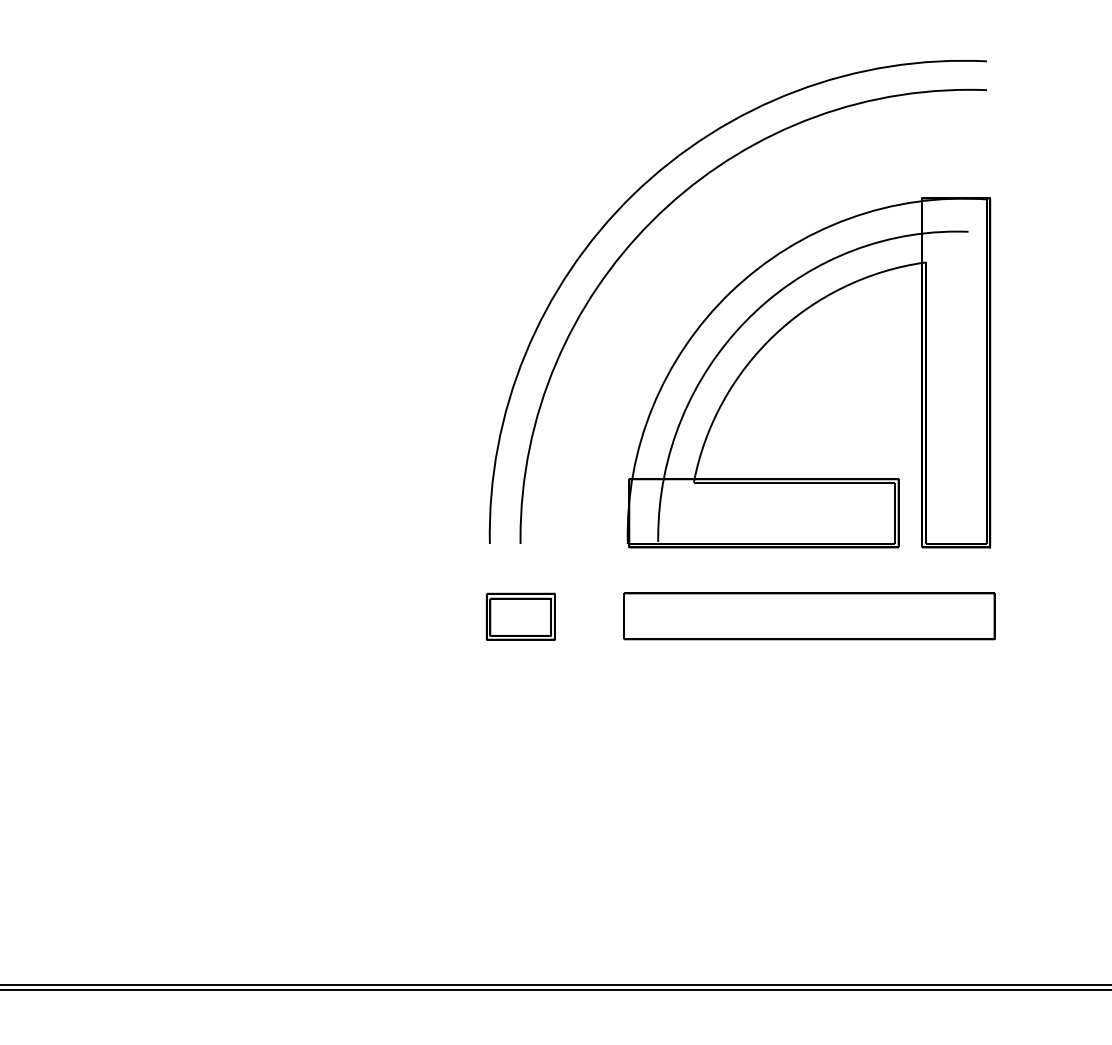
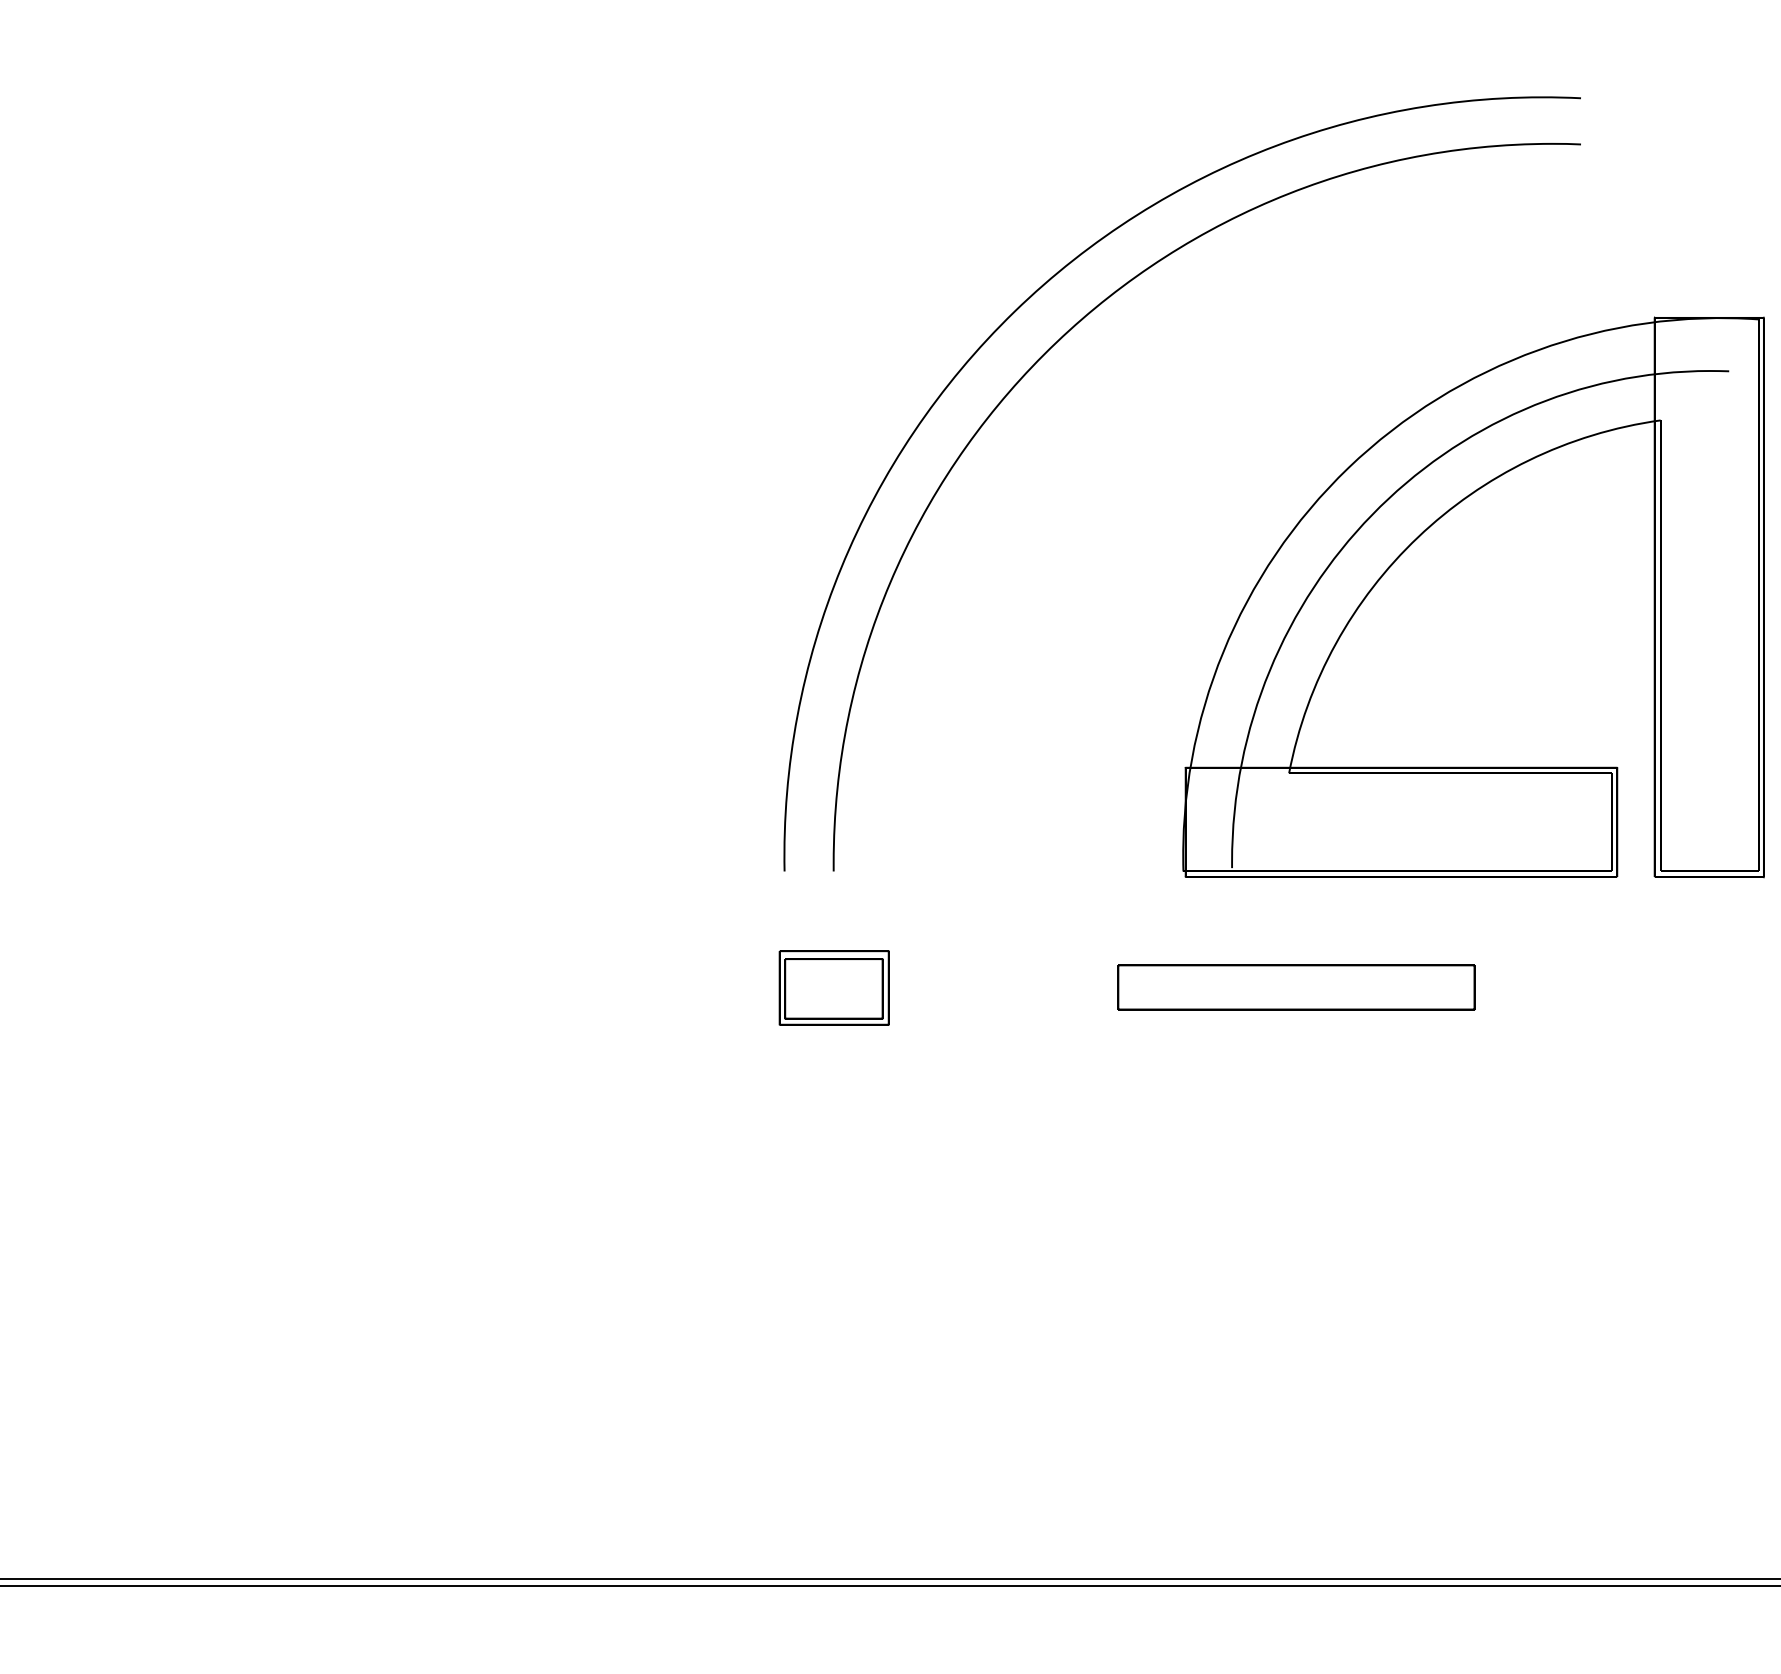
part: (773, 337) -> (1416, 540), moved
part: (809, 616) -> (1296, 987), size x0.6

